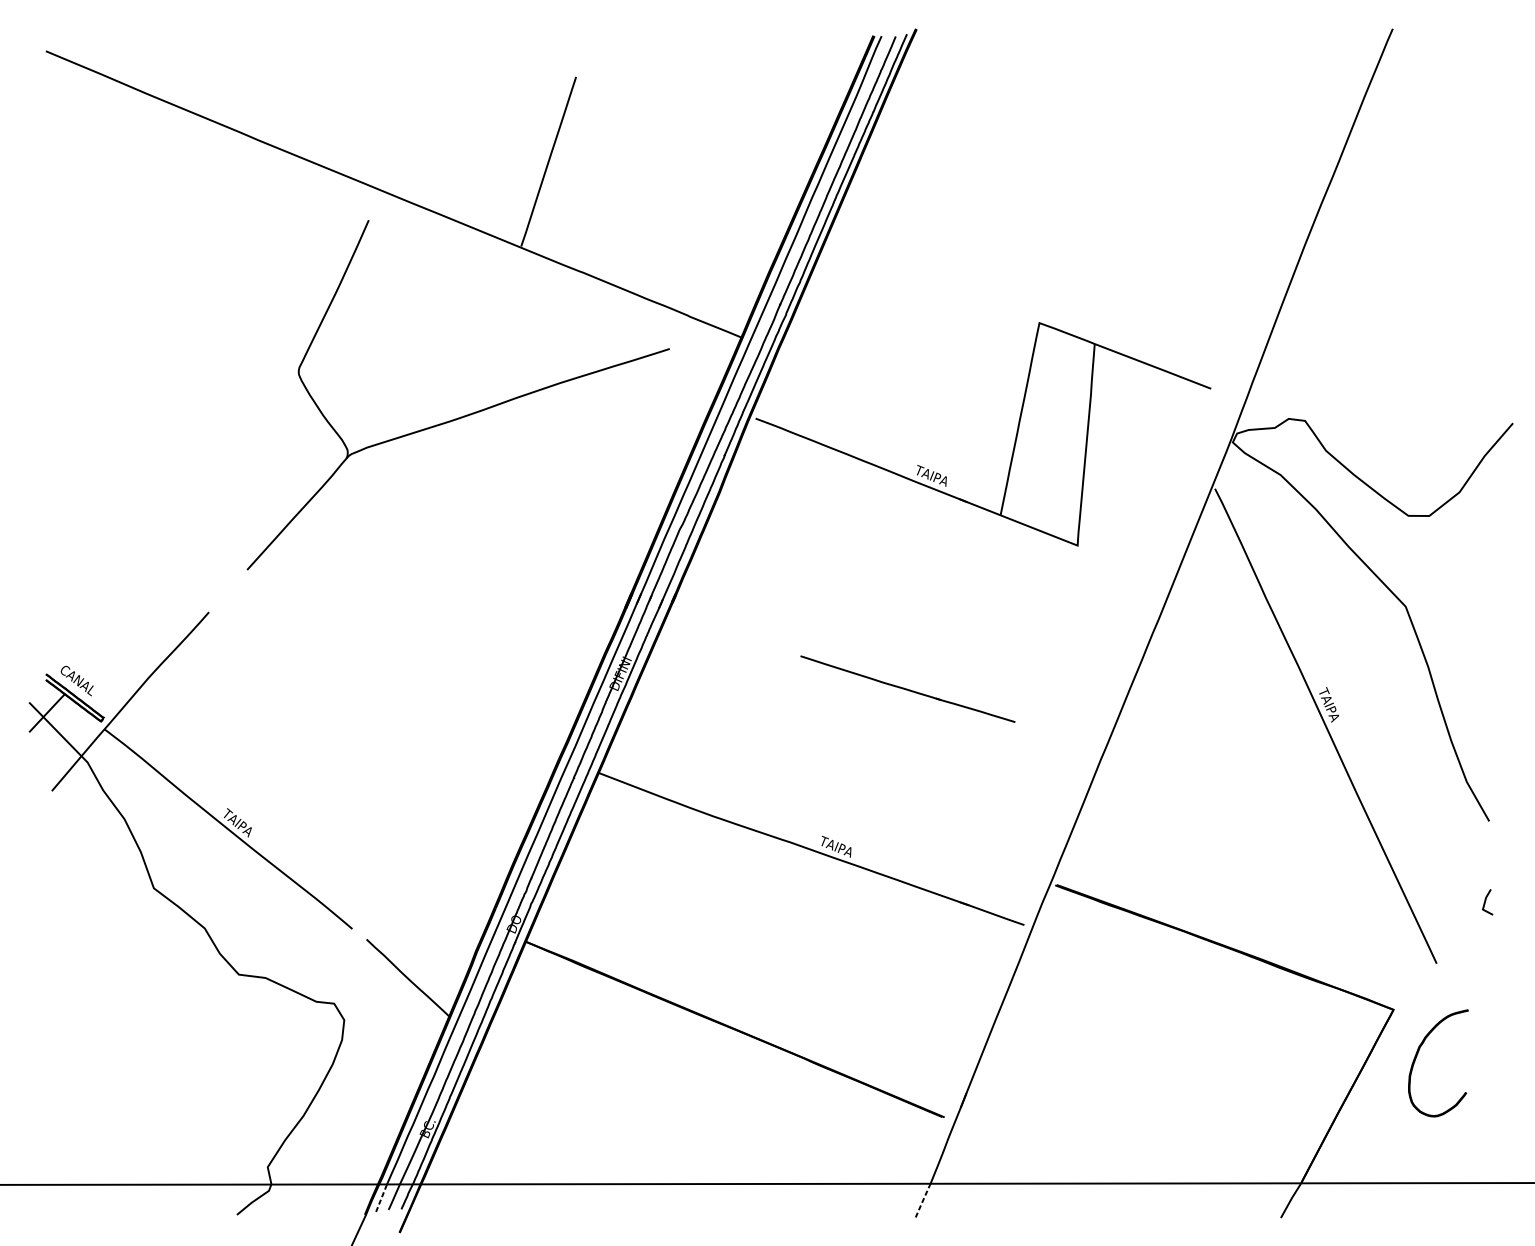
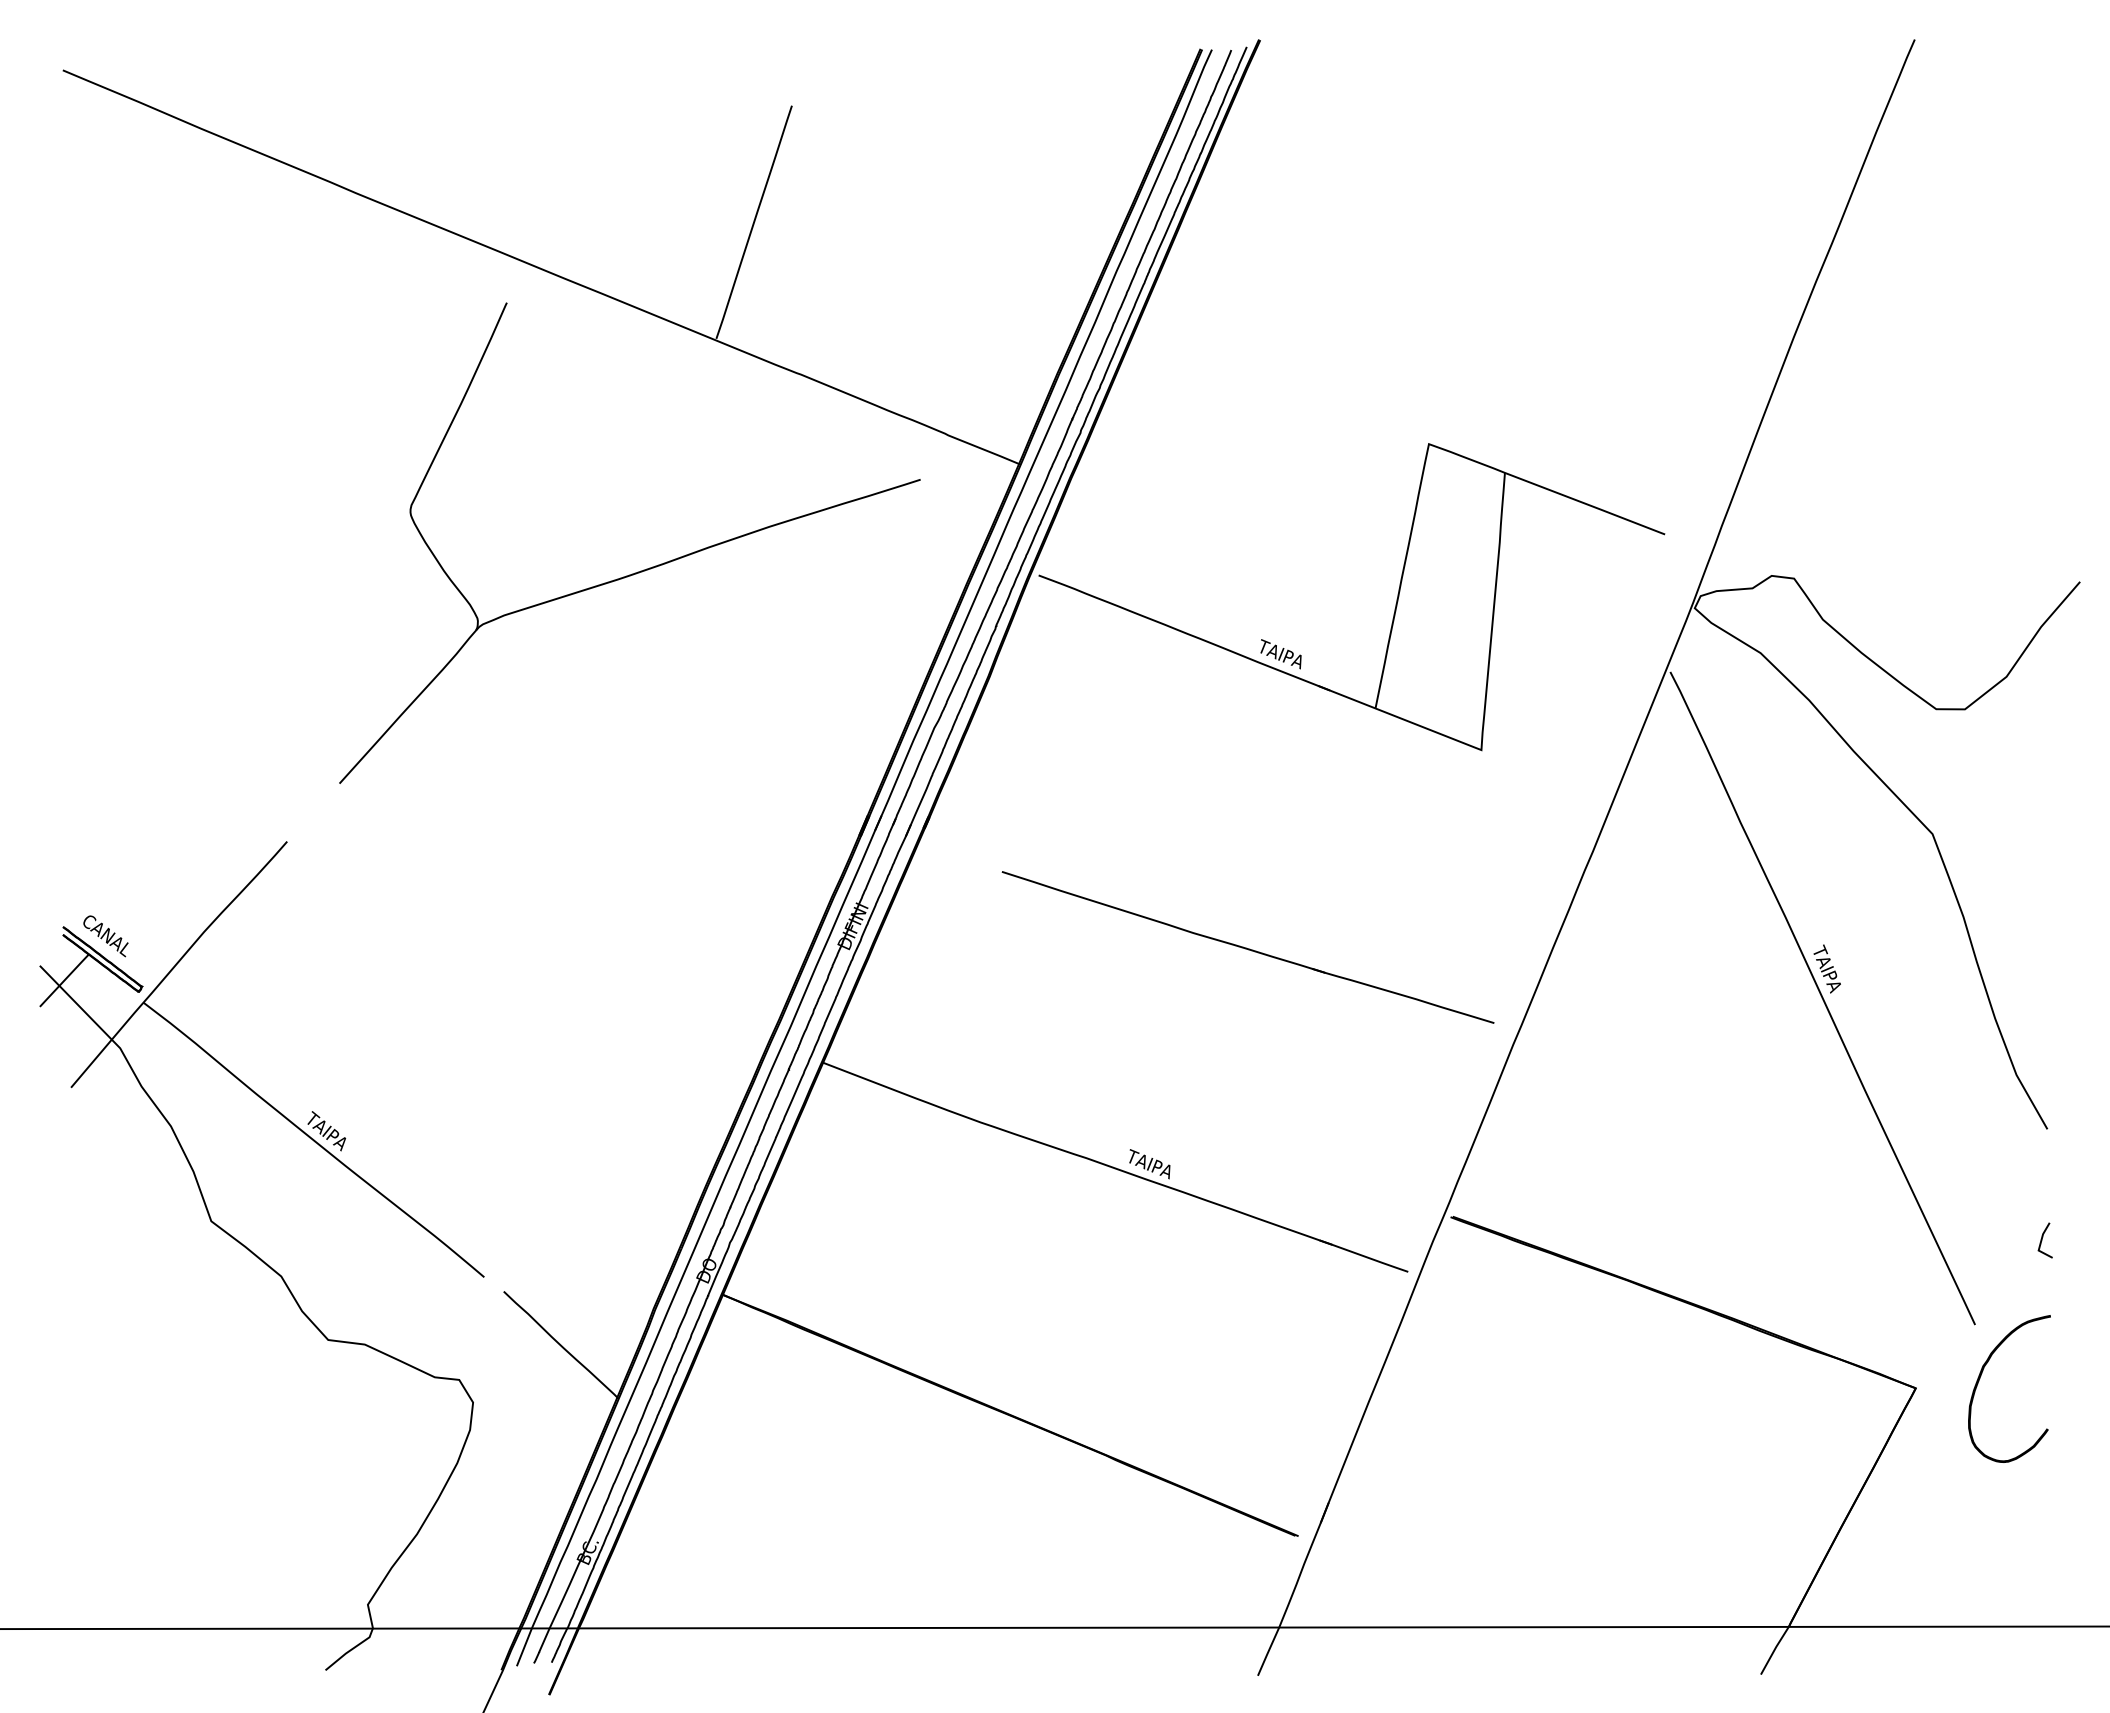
part: (907, 689) -> (1247, 947), size x1.67
part: (1418, 1054) -> (1981, 1376), moved
line: (381, 1197) -> (524, 1646), dashed -> solid
line: (922, 1201) -> (1268, 1652), dashed -> solid

